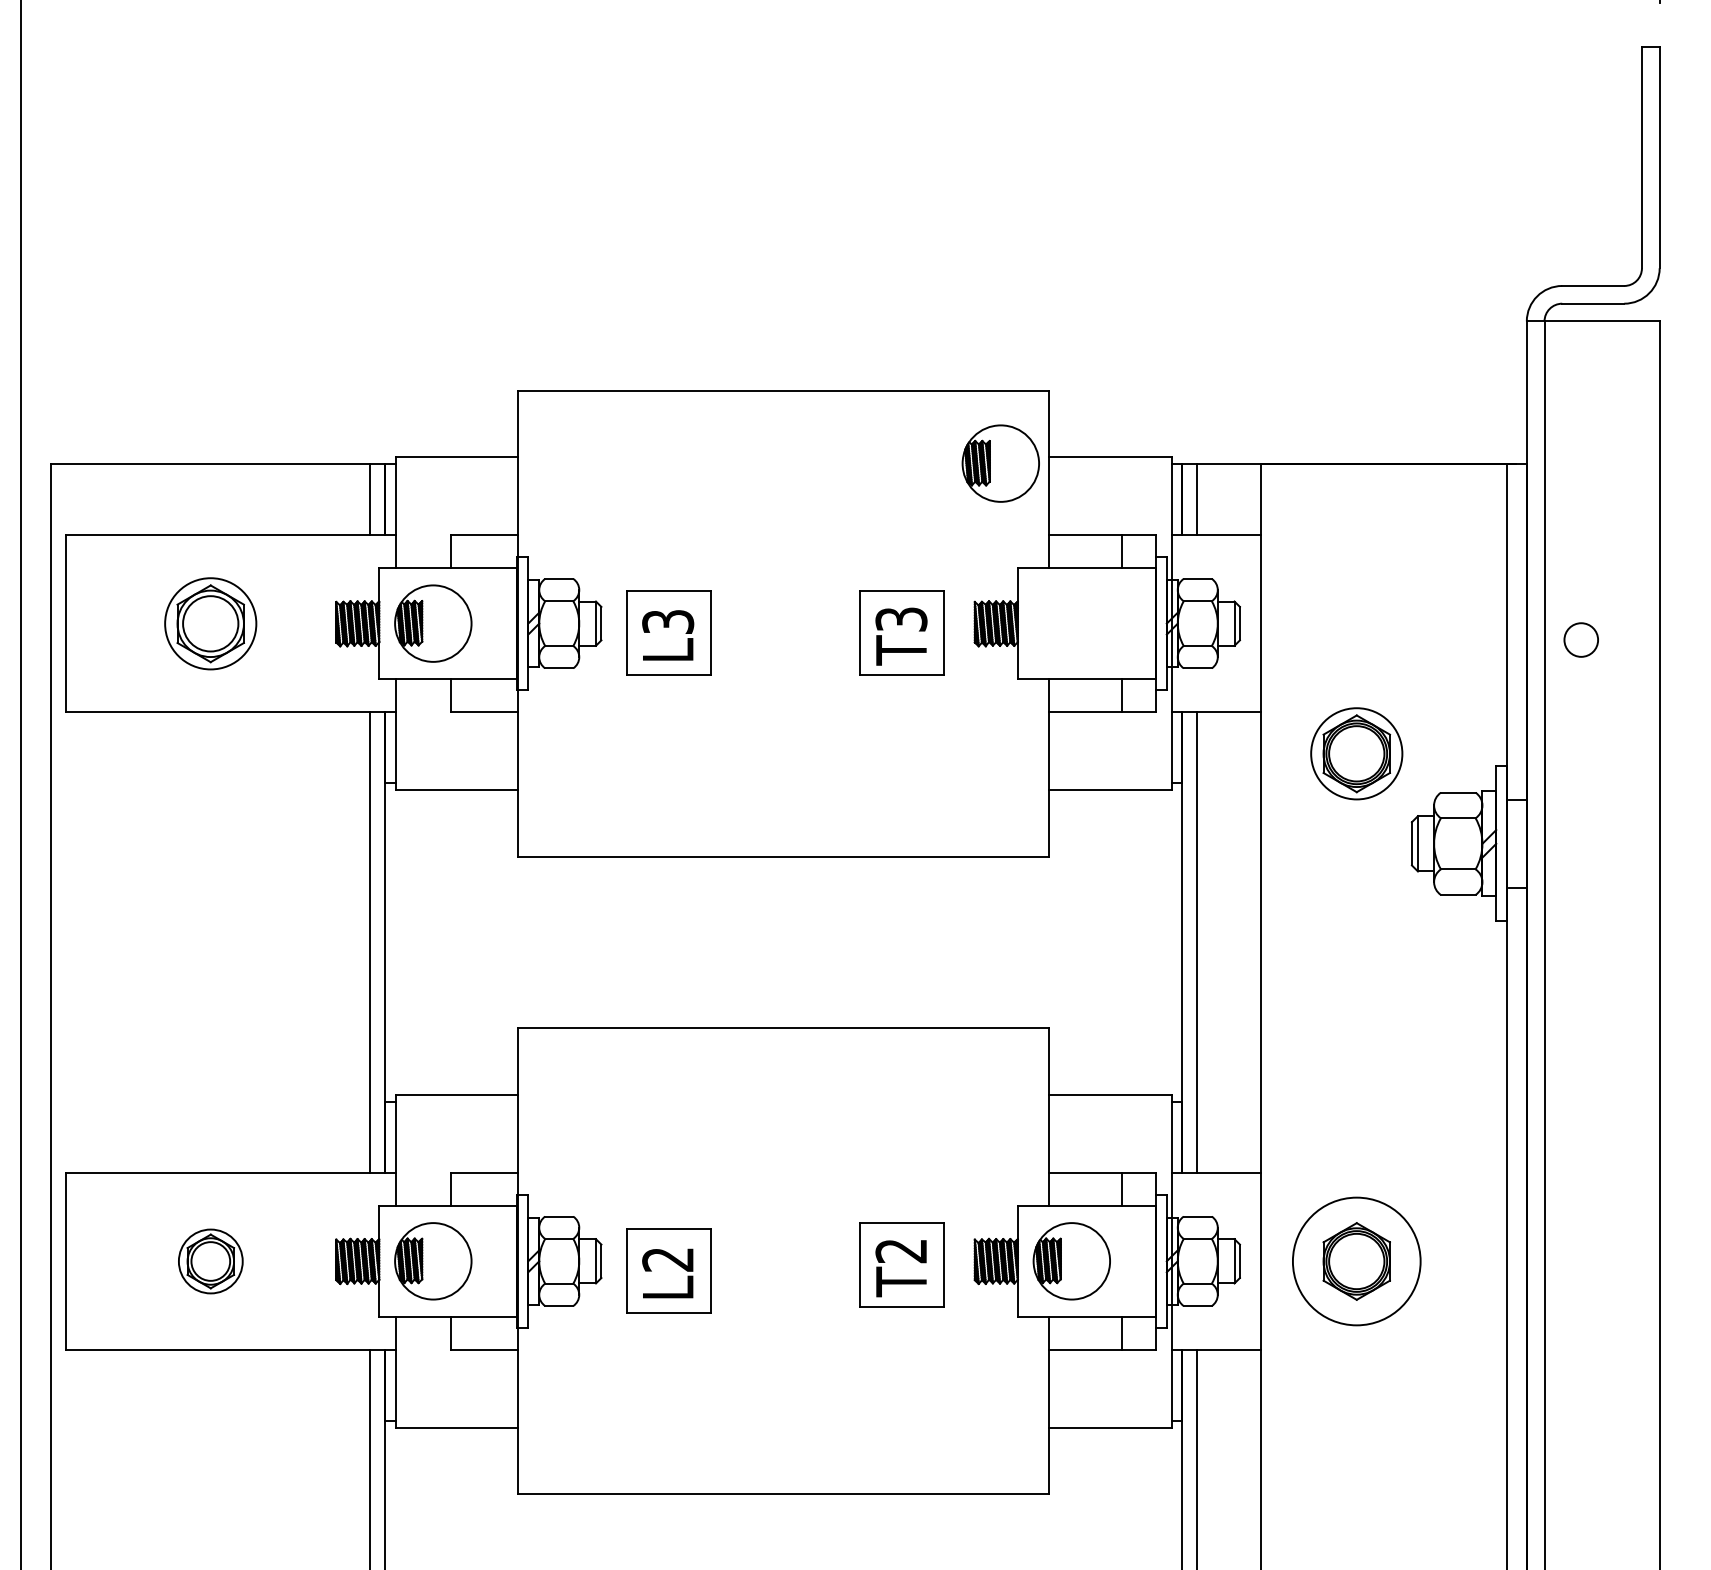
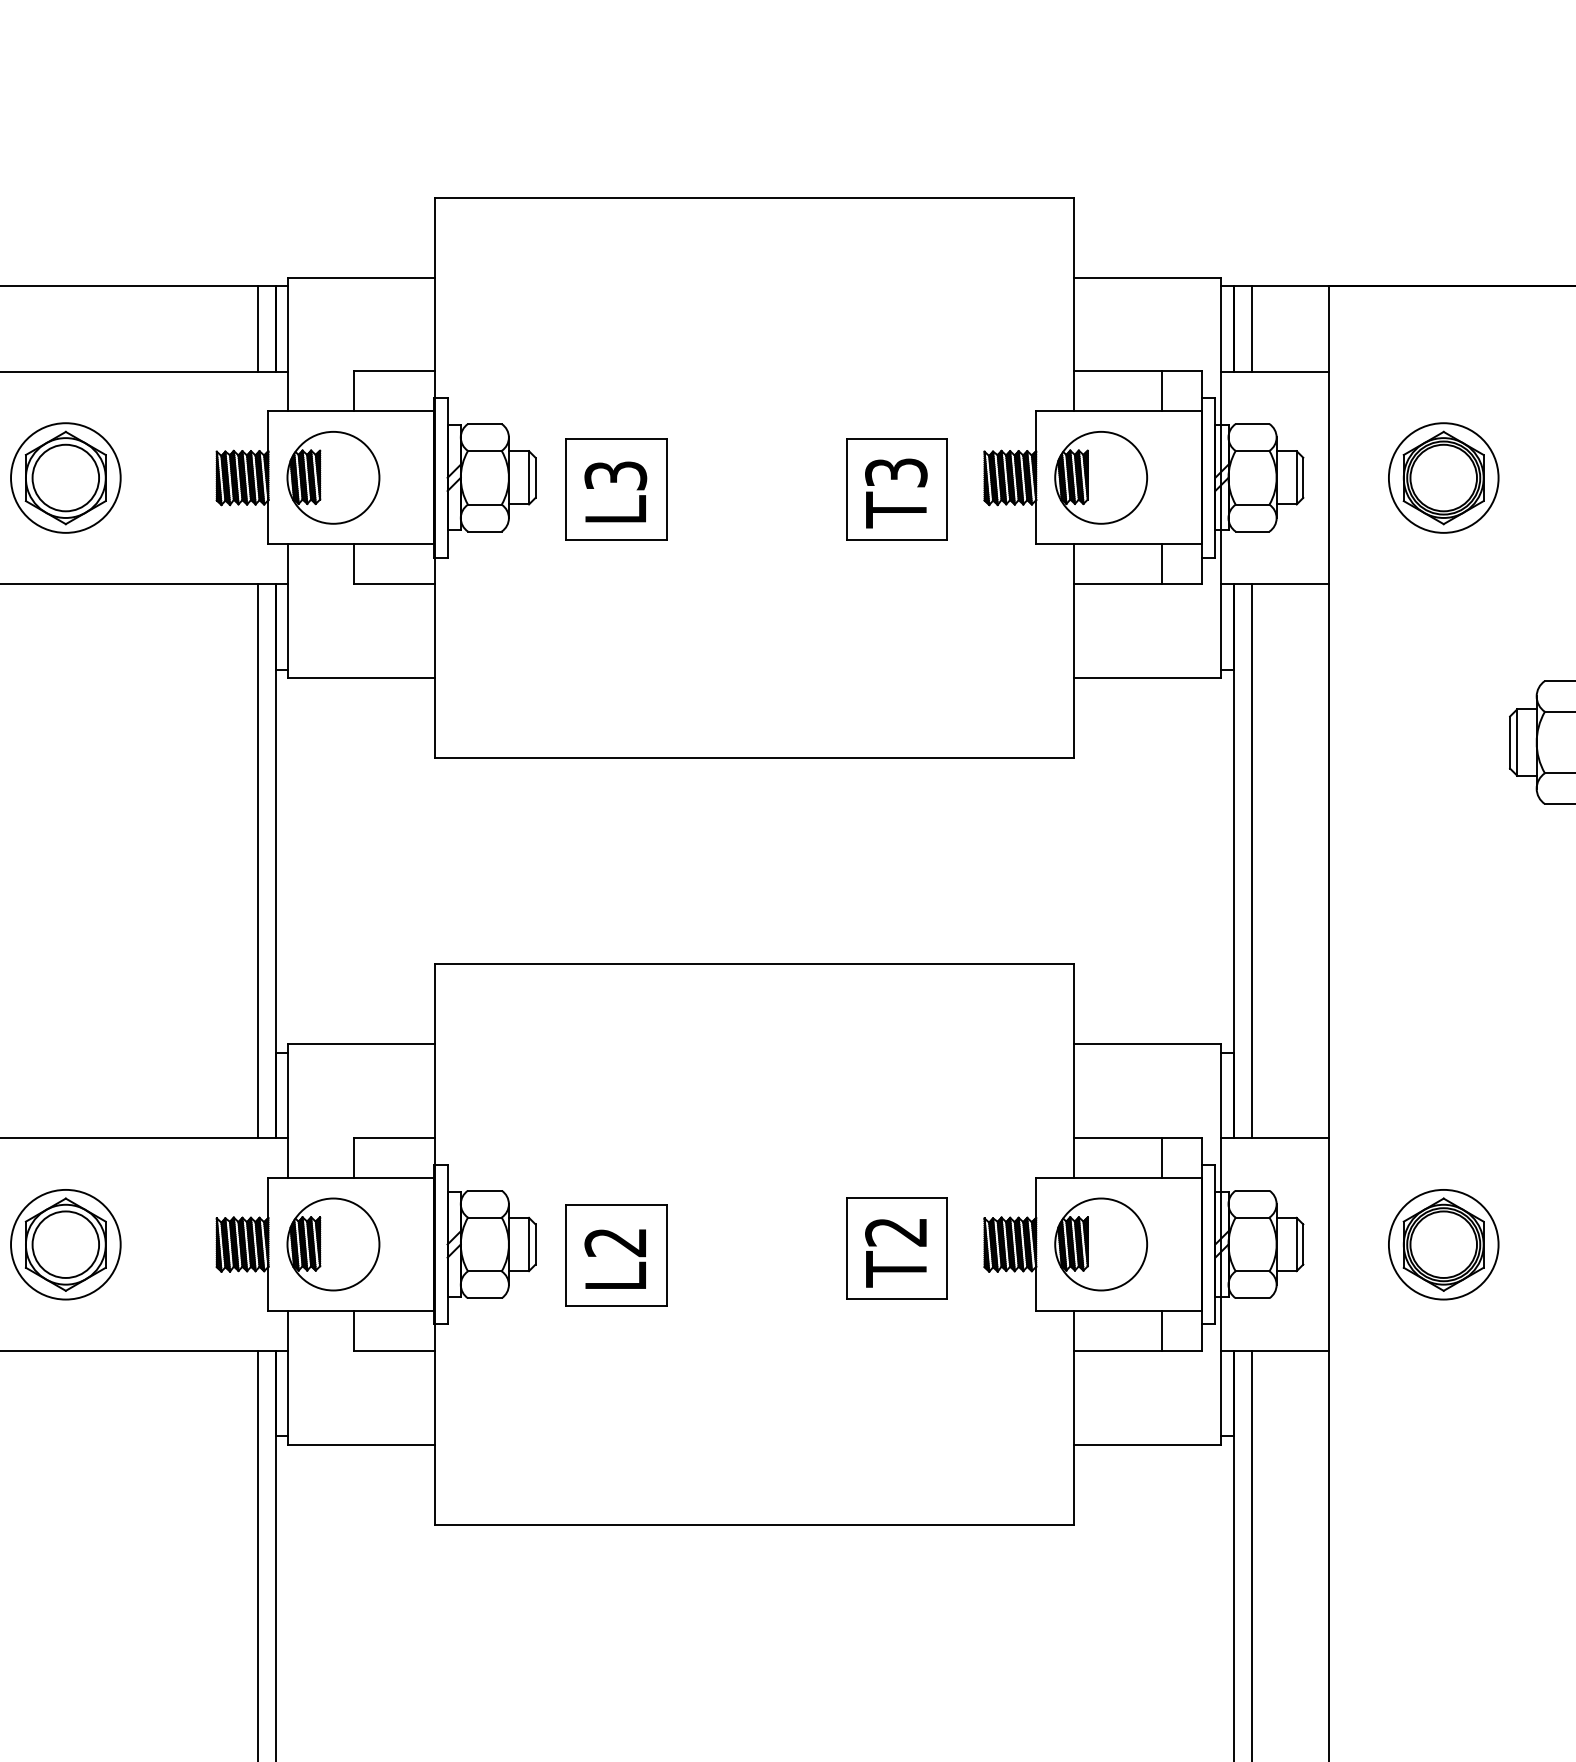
part: (1000, 463) -> (1100, 477), moved
part: (1356, 753) -> (1443, 477), moved
part: (210, 1261) -> (65, 1244), size x1.43
circle: (1356, 1261) -> (1443, 1244), size x0.71

